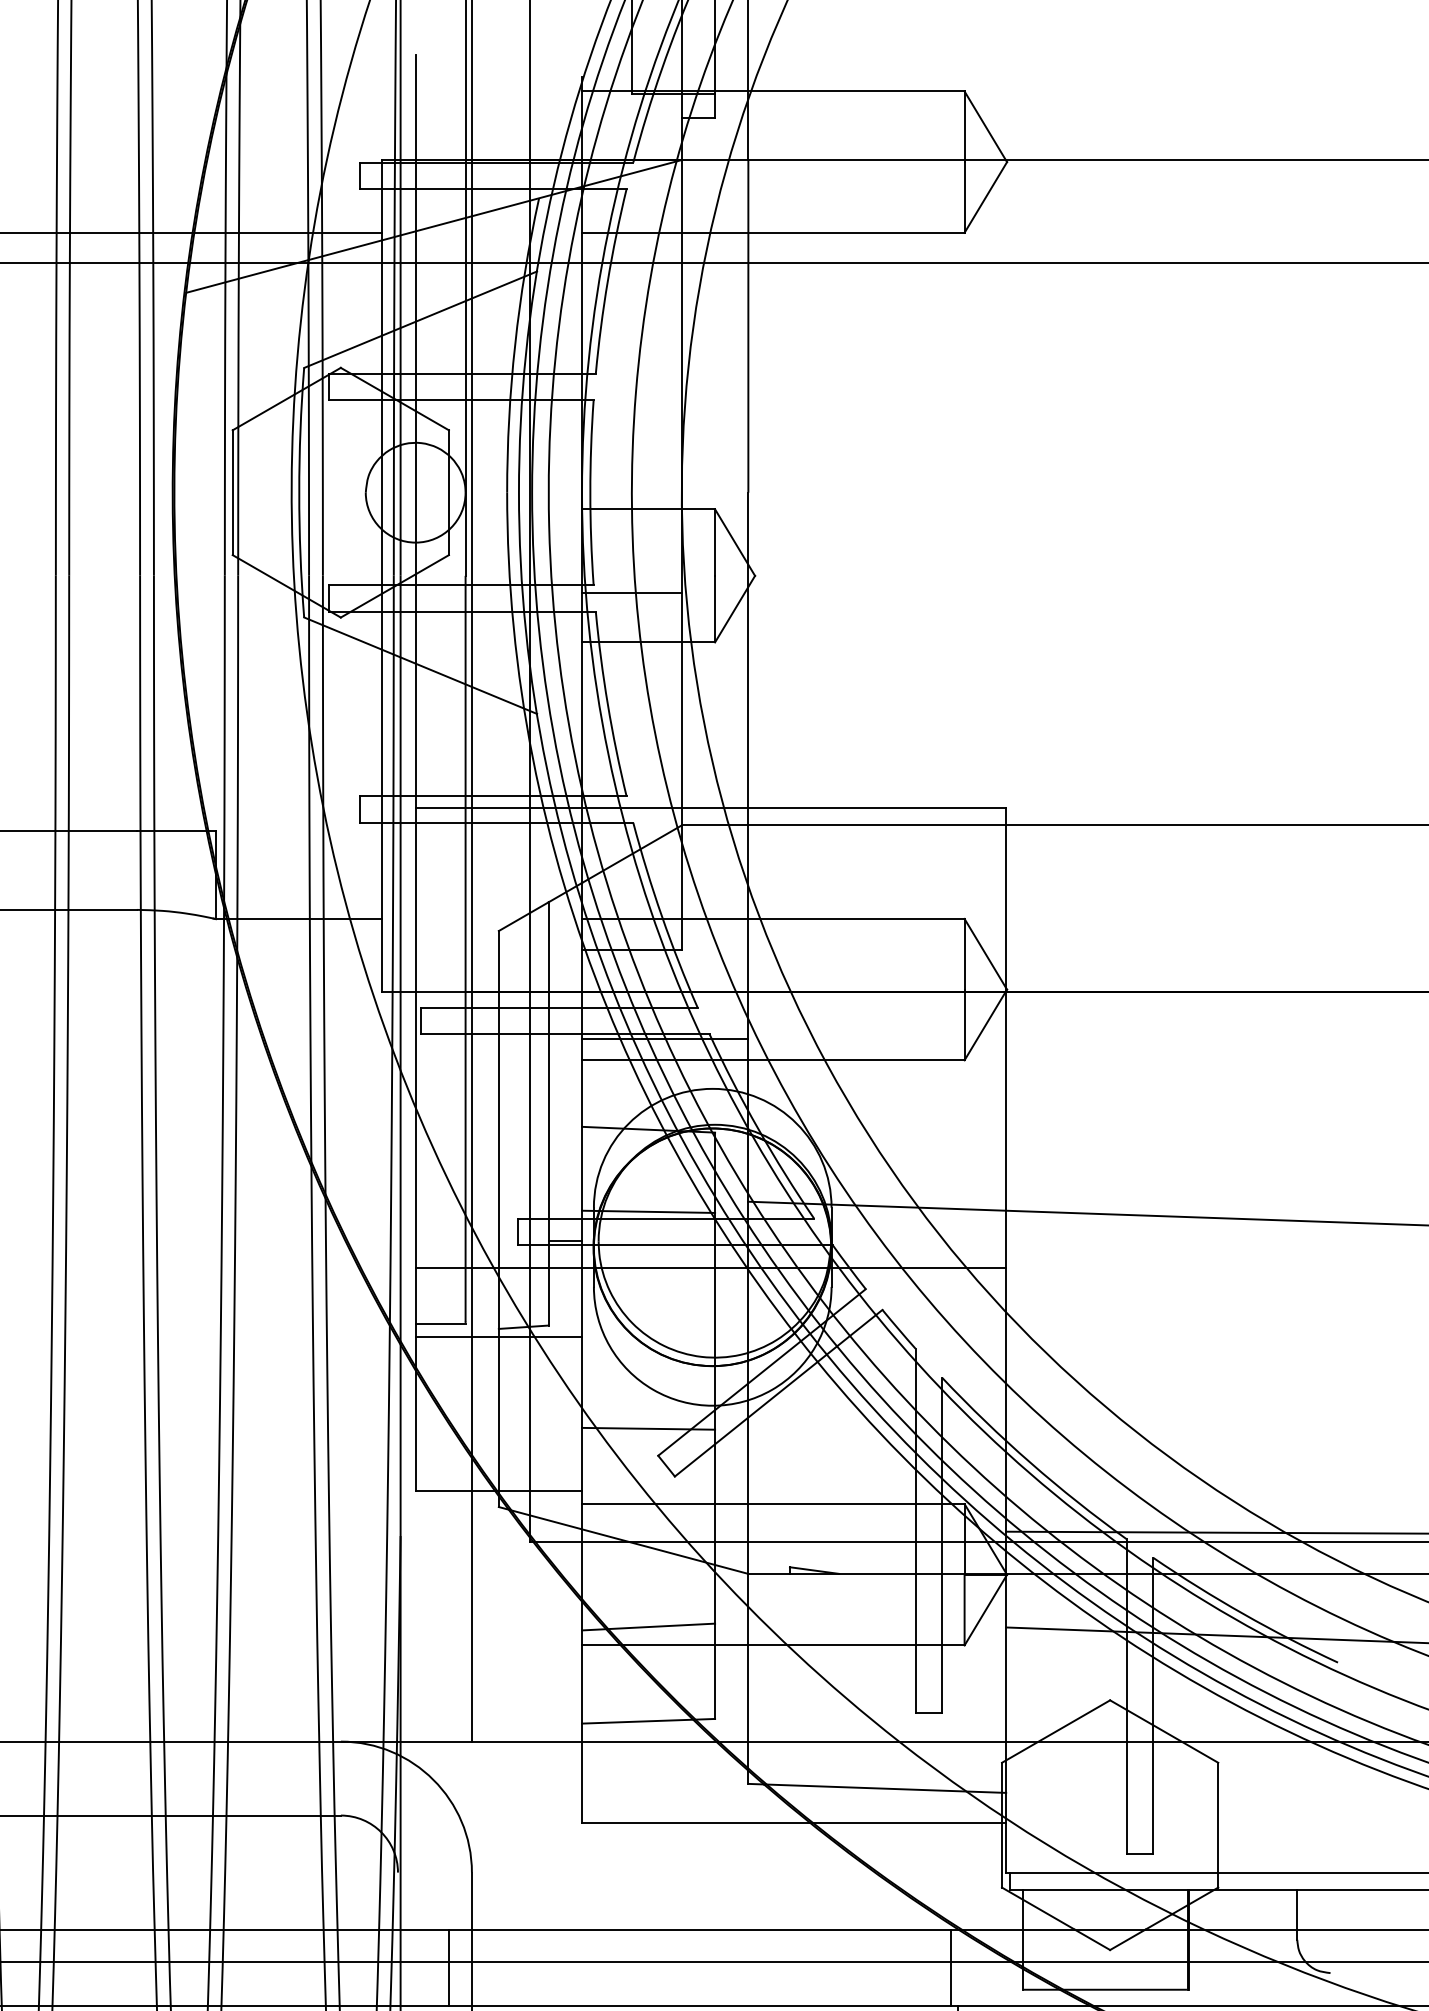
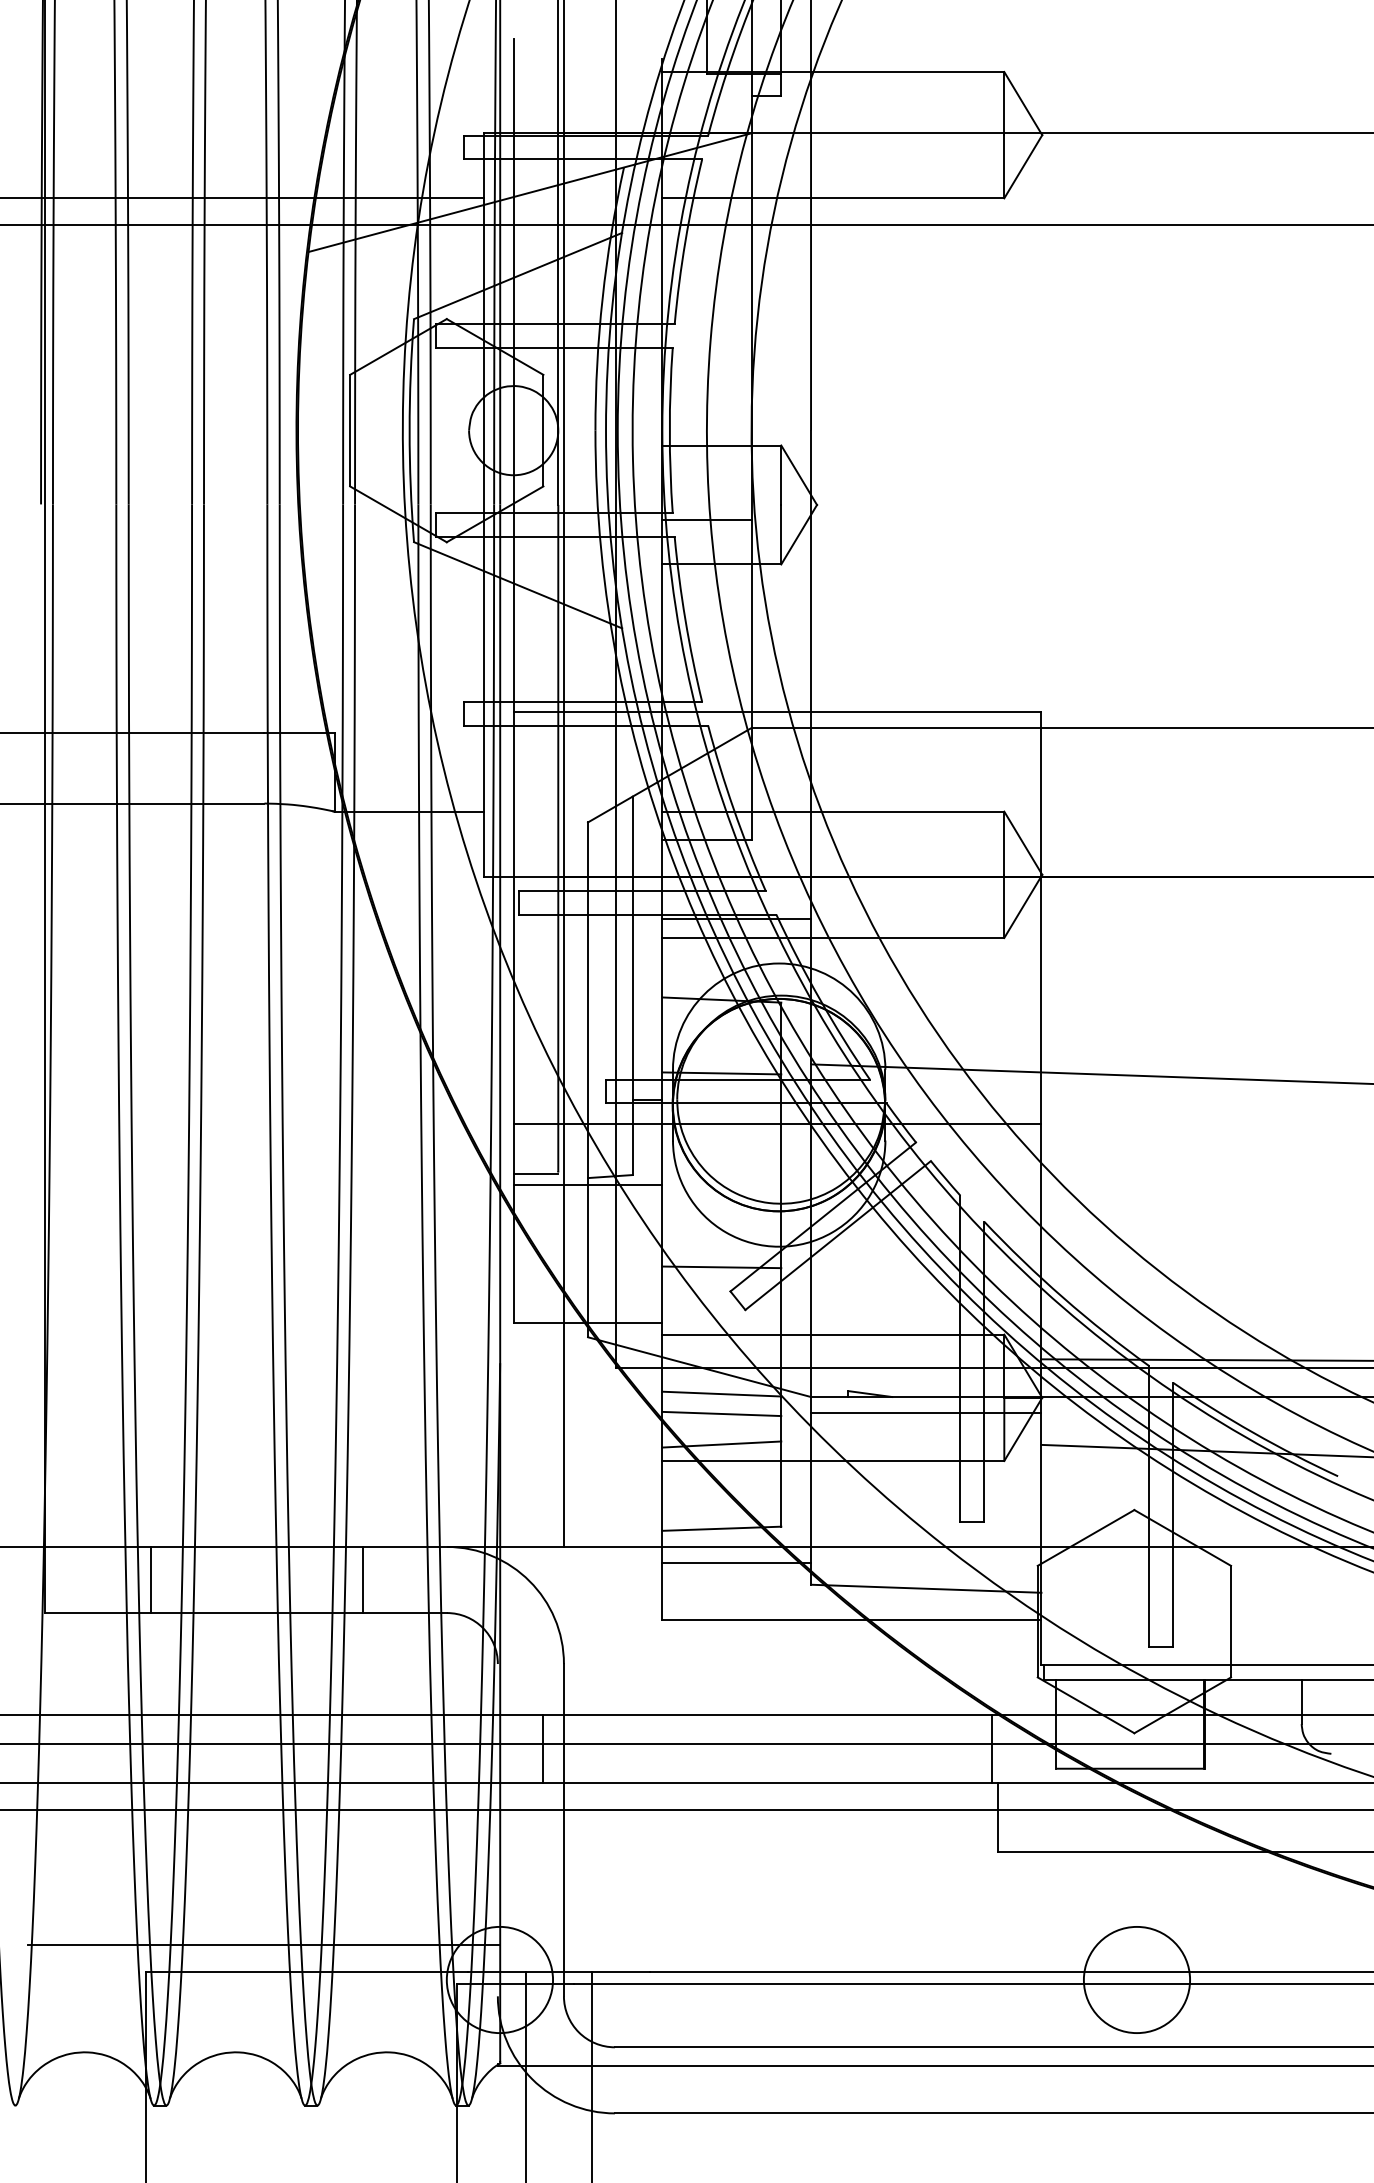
line: (648, 1569) -> (721, 1393), added
line: (877, 1591) -> (926, 1412), added
line: (648, 1592) -> (721, 1413), added
line: (664, 1759) -> (736, 1562), added
line: (9, 1778) -> (150, 1579), added
line: (247, 1778) -> (363, 1579), added

